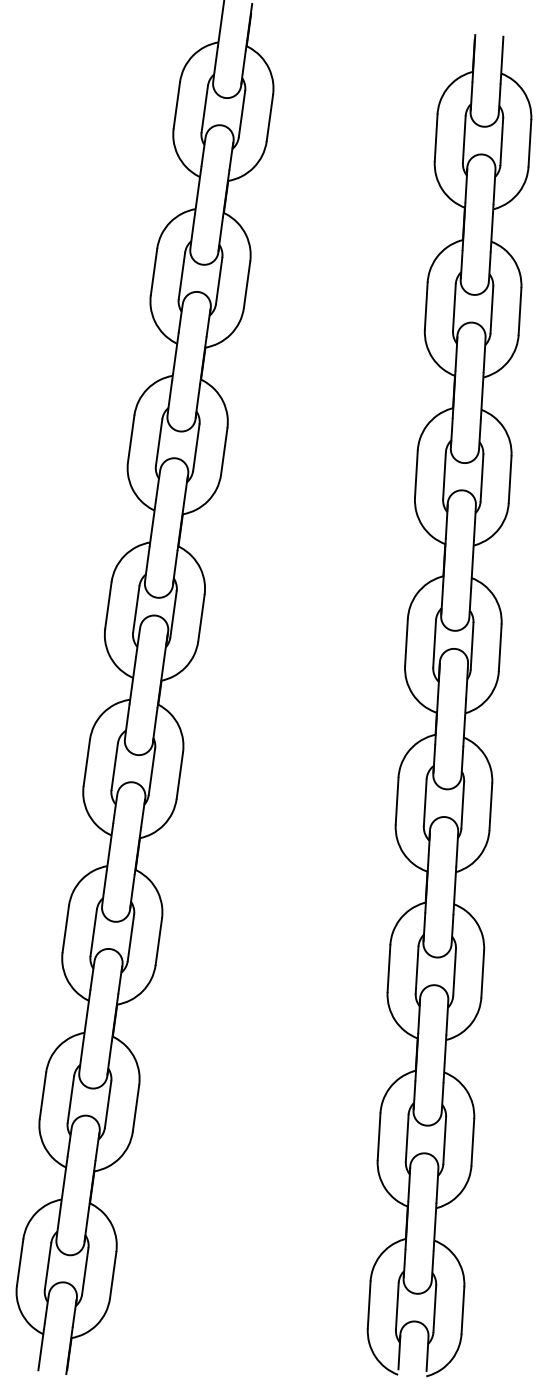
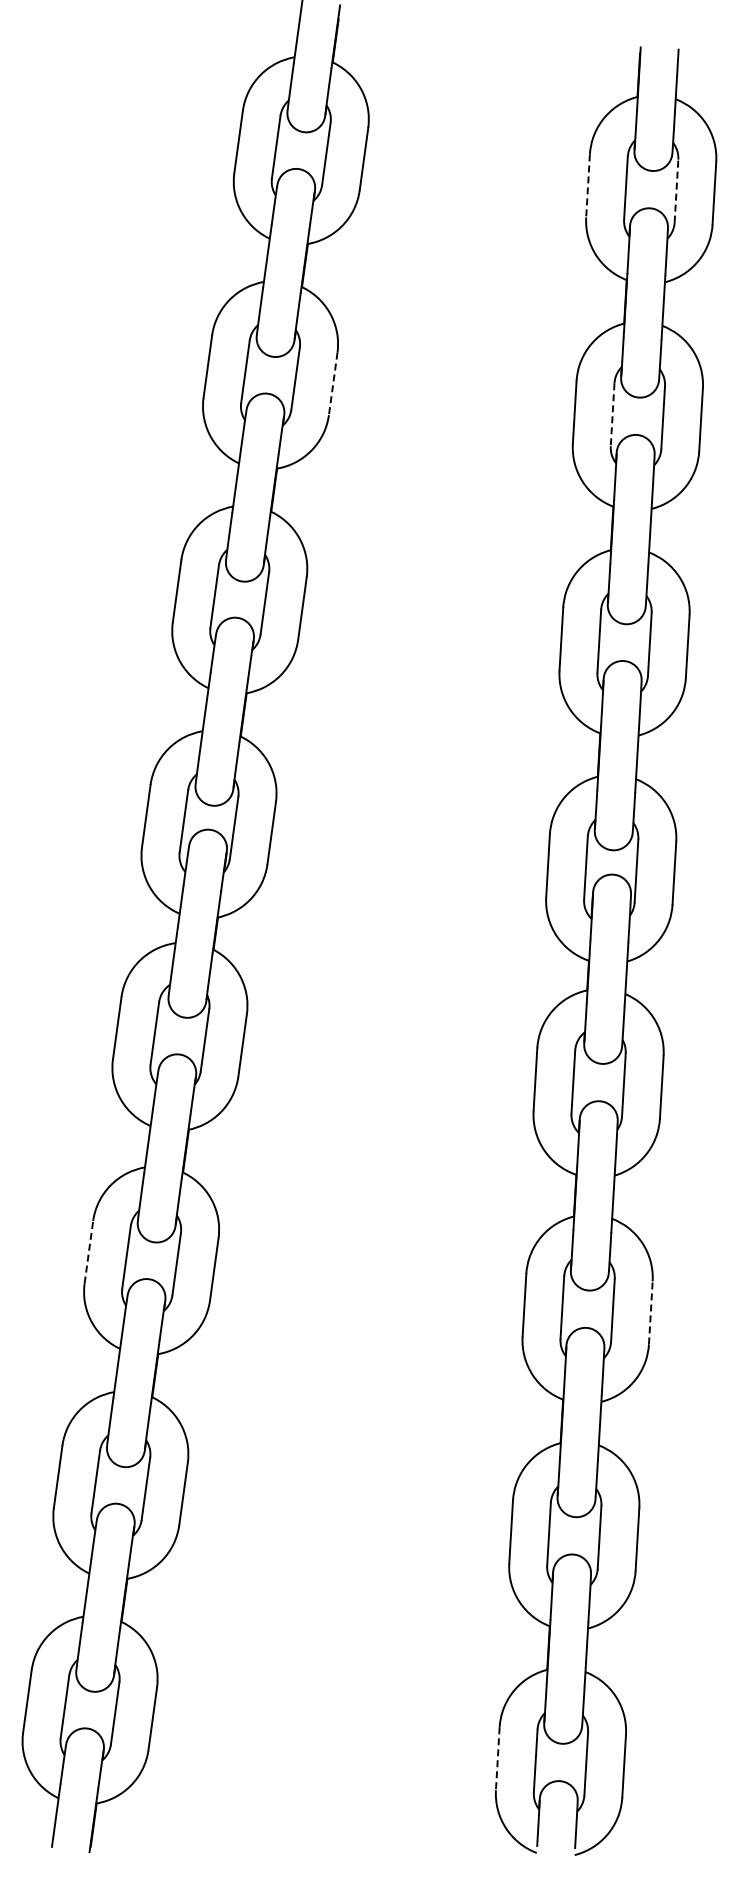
line: (436, 137) -> (588, 185), solid -> dashed
line: (501, 142) -> (676, 191), solid -> dashed
line: (247, 285) -> (333, 384), solid -> dashed
line: (454, 307) -> (612, 414), solid -> dashed
line: (65, 928) -> (88, 1251), solid -> dashed
line: (482, 973) -> (650, 1312), solid -> dashed
line: (368, 1304) -> (497, 1758), solid -> dashed

